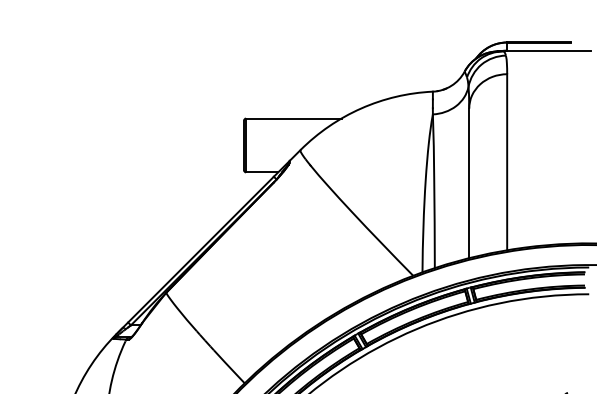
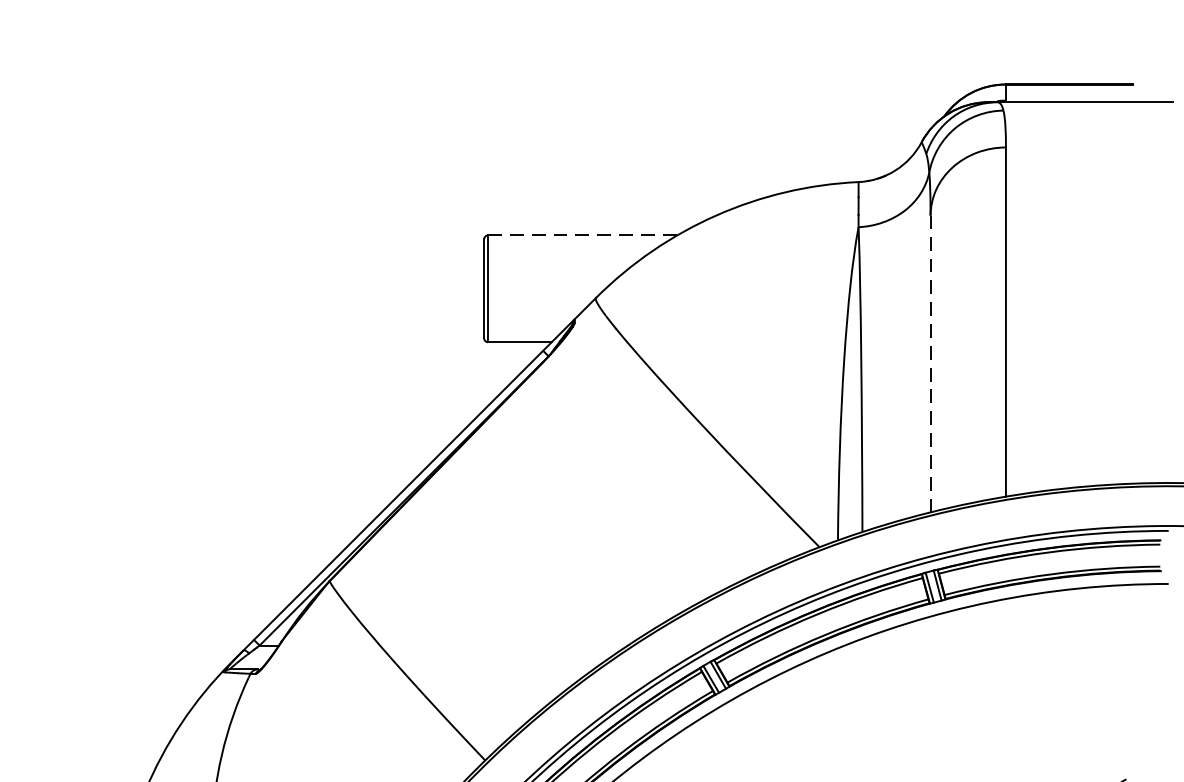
line: (293, 118) -> (582, 235), solid -> dashed
line: (469, 183) -> (931, 364), solid -> dashed

